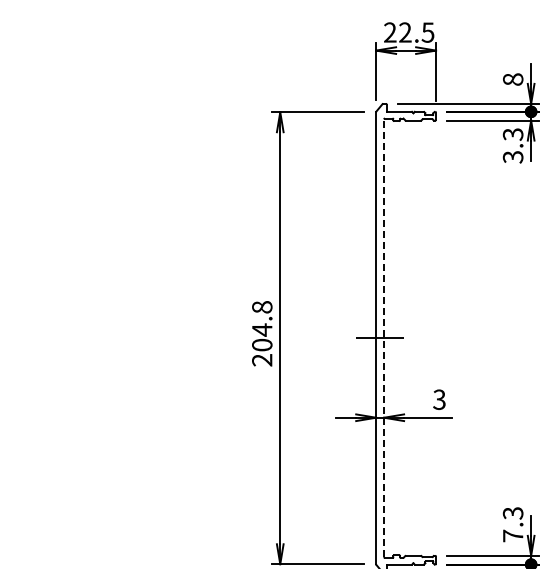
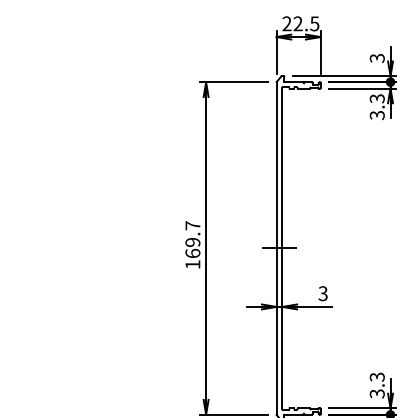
text: (513, 79) -> (377, 58), 8 -> 3
text: (262, 333) -> (193, 245), 204.8 -> 169.7
line: (384, 338) -> (282, 248), dashed -> solid
text: (512, 535) -> (376, 393), 7.3 -> 3.3

